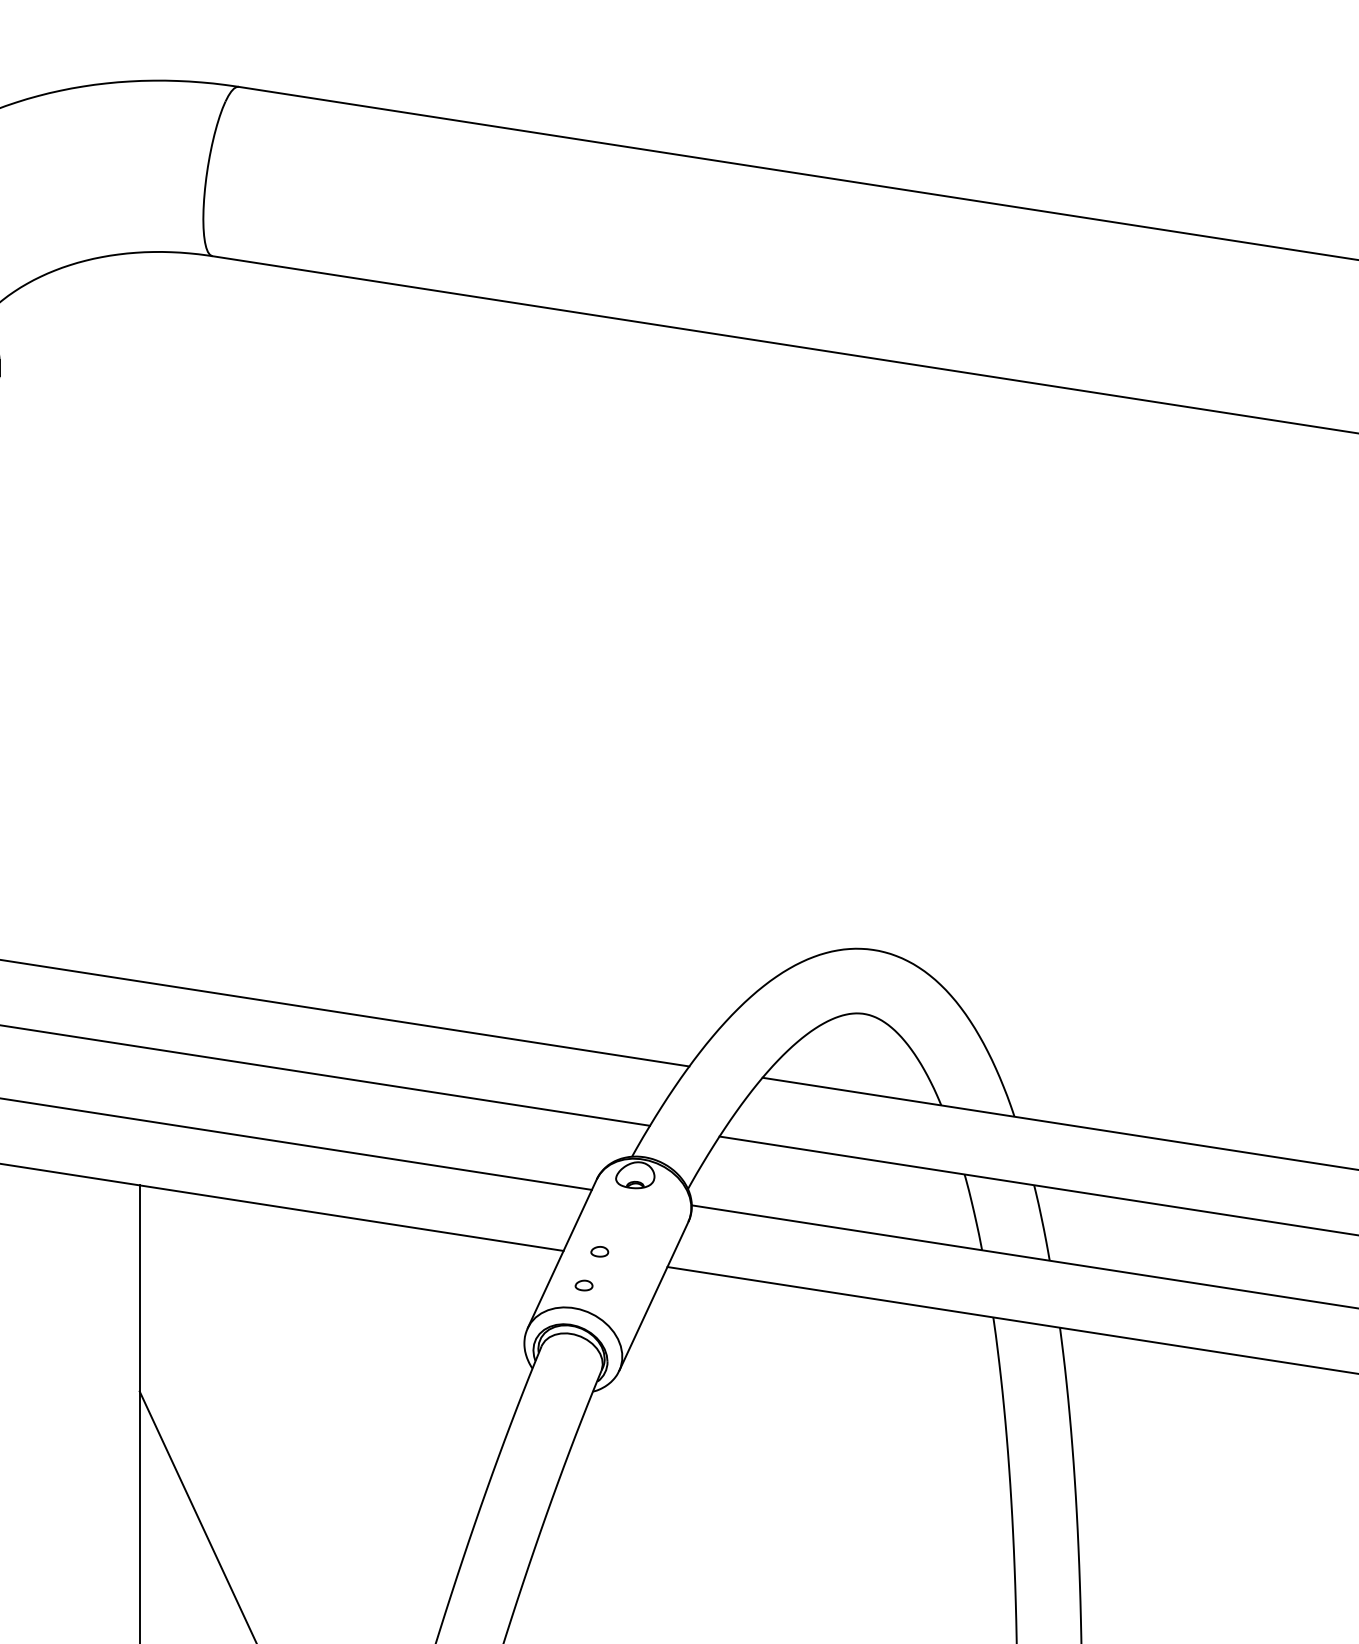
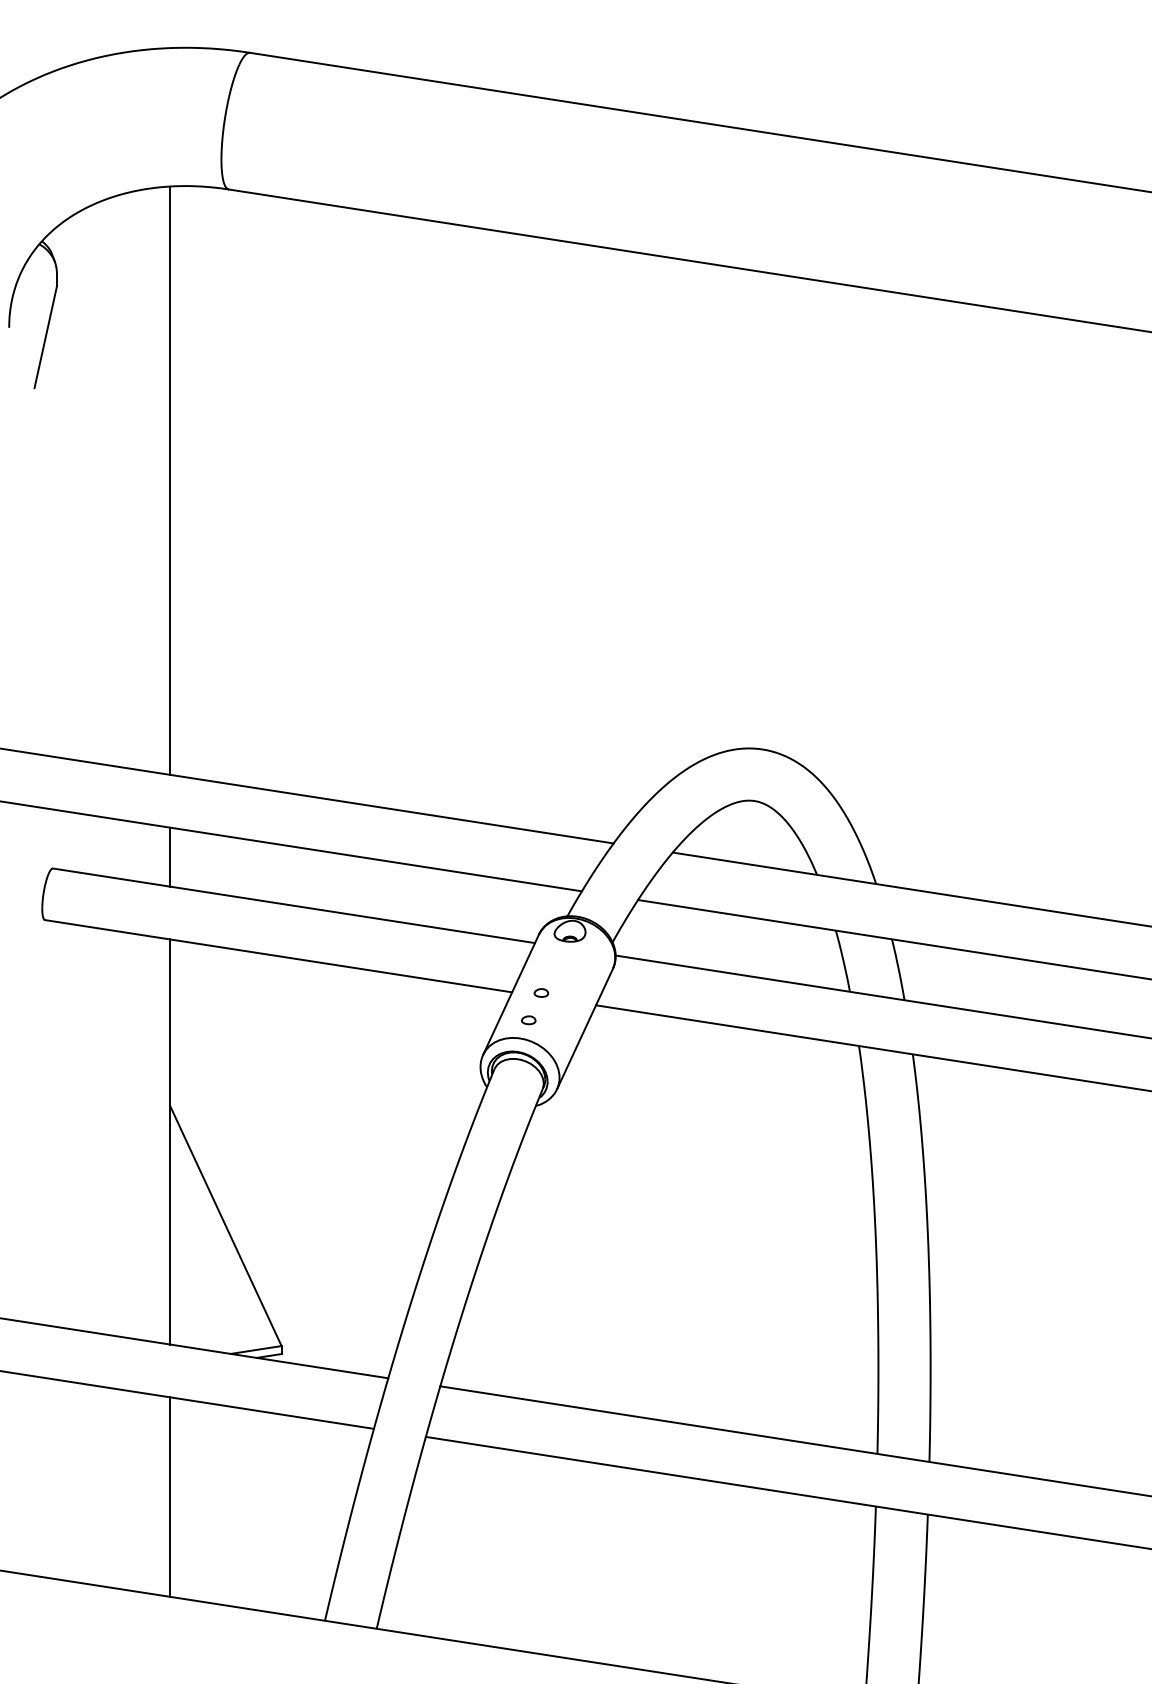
line: (140, 616) -> (170, 480), added
line: (140, 1082) -> (170, 856), added

